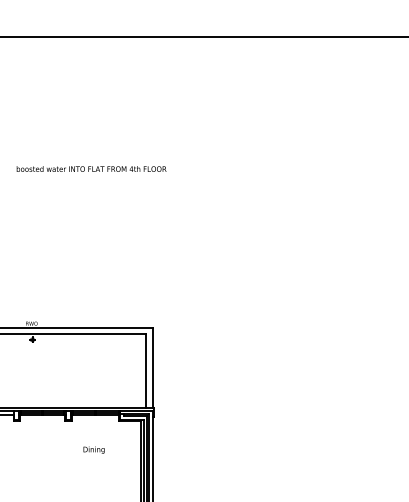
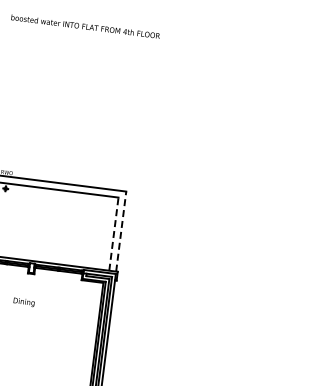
line: (152, 367) -> (121, 231), solid -> dashed
line: (145, 371) -> (113, 234), solid -> dashed
text: (93, 449) -> (23, 301), moved

